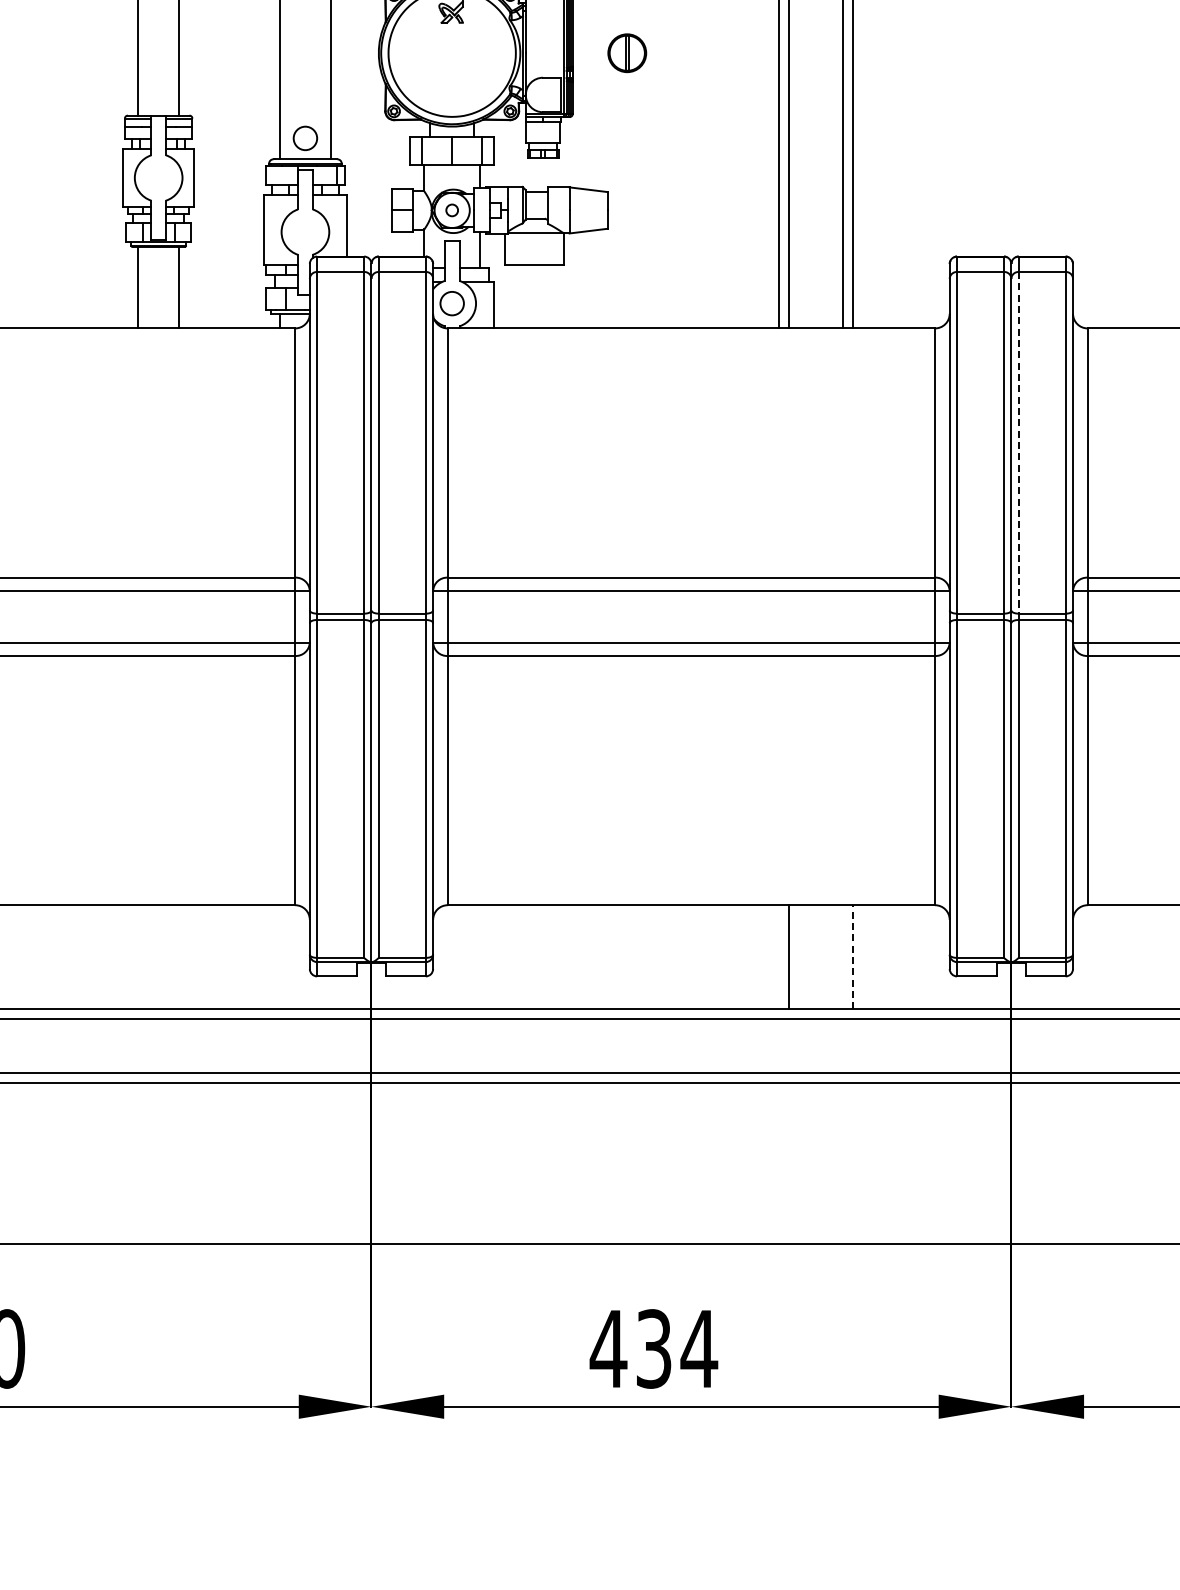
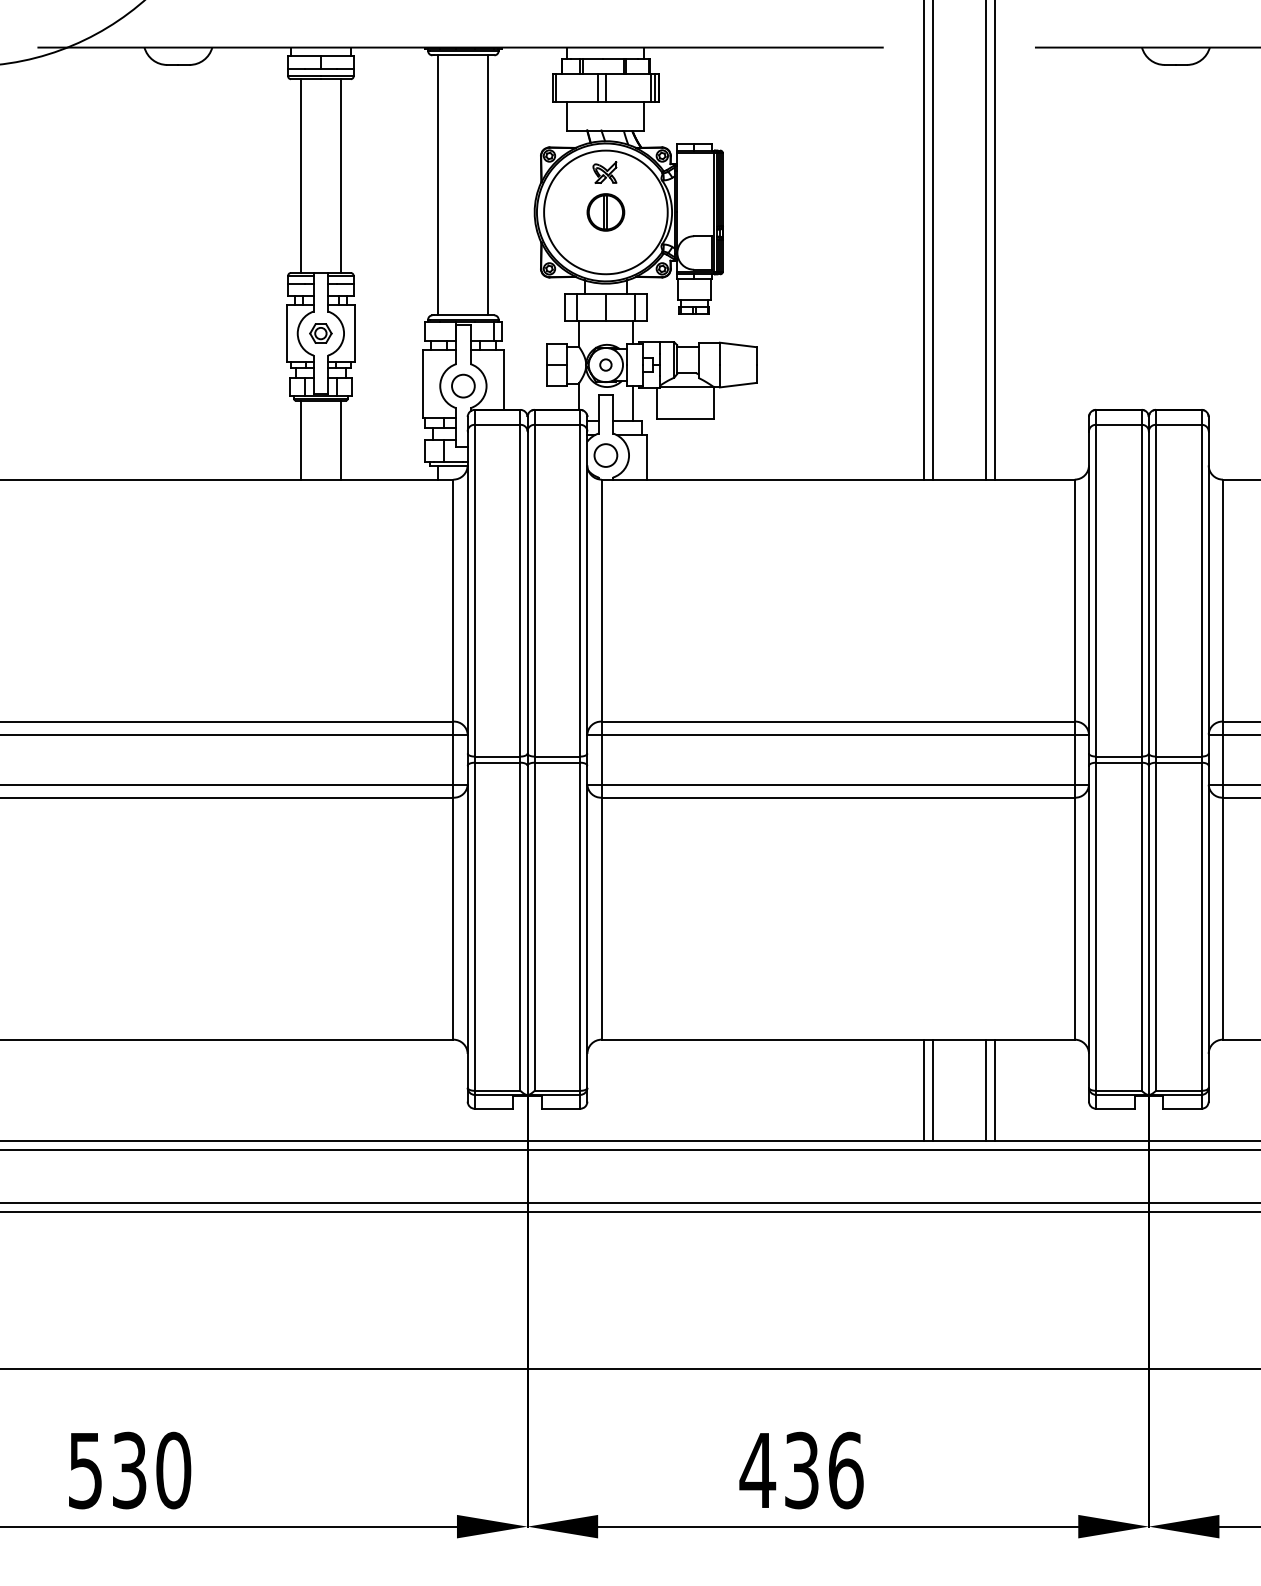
part: (626, 53) -> (605, 212), moved
circle: (305, 137) -> (463, 385), moved
part: (158, 177) -> (320, 333), added
line: (1018, 442) -> (1155, 590), dashed -> solid
line: (779, 956) -> (923, 1089), added
line: (843, 956) -> (985, 1089), added
line: (852, 957) -> (994, 1090), dashed -> solid
text: (698, 1348) -> (845, 1470), 434 -> 436

